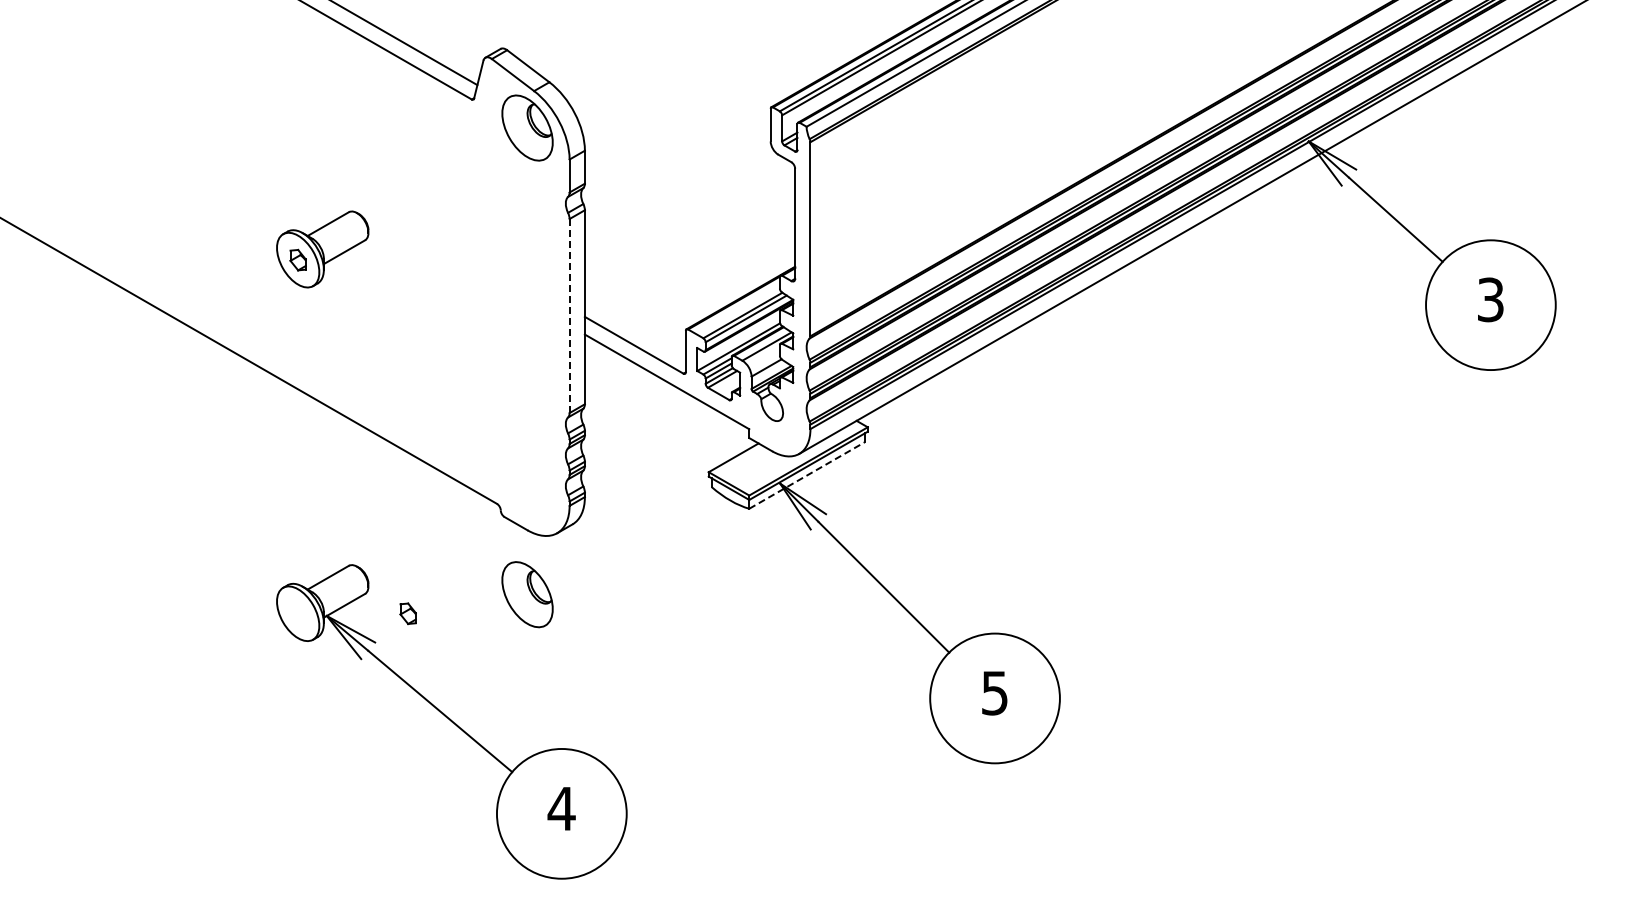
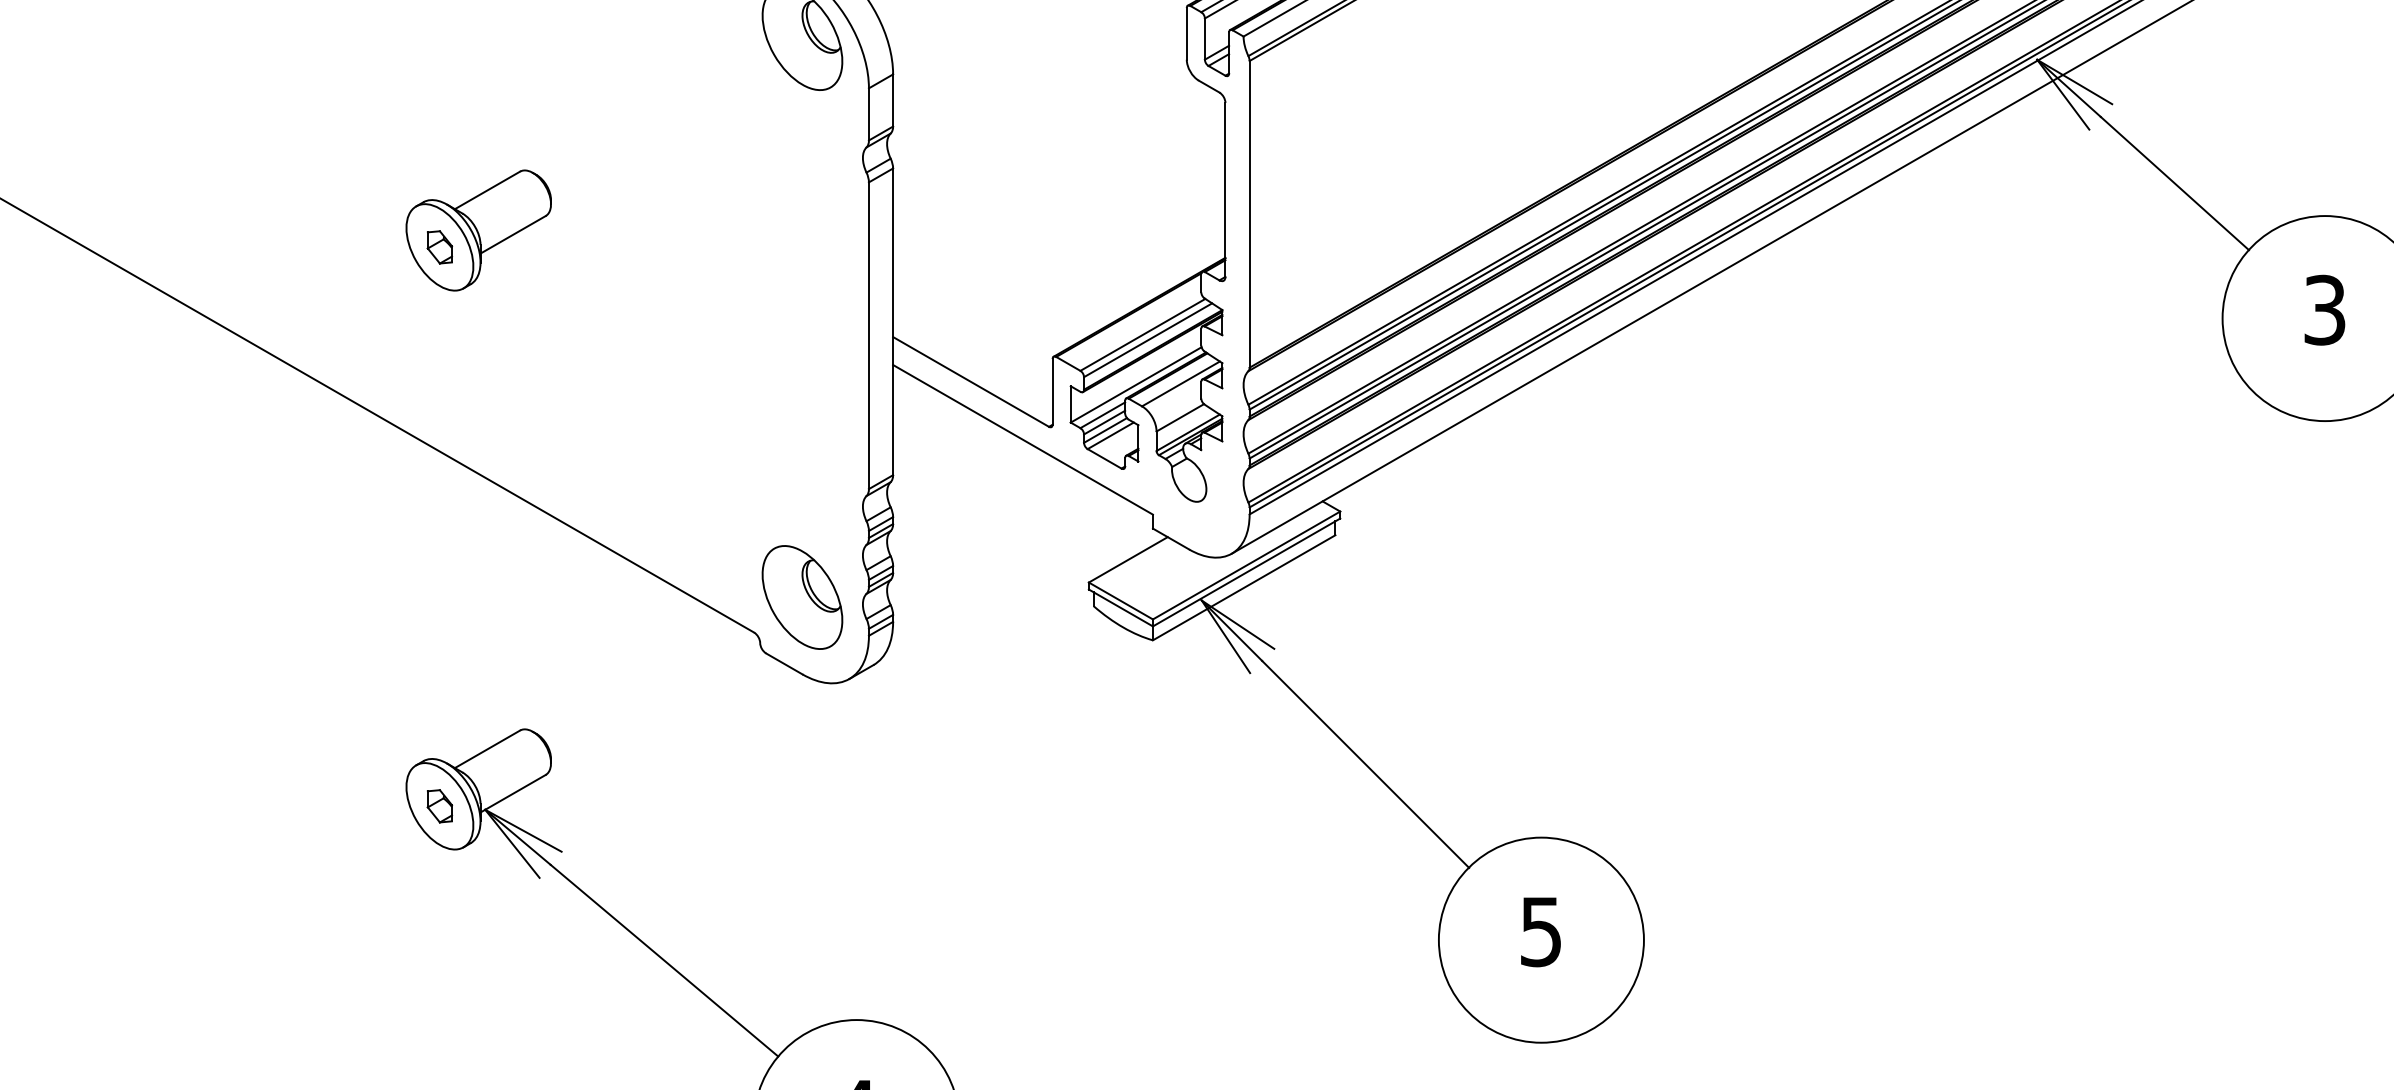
line: (569, 316) -> (868, 336), dashed -> solid
line: (807, 475) -> (1244, 587), dashed -> solid
part: (527, 594) -> (802, 597), moved
part: (407, 613) -> (438, 805), moved

